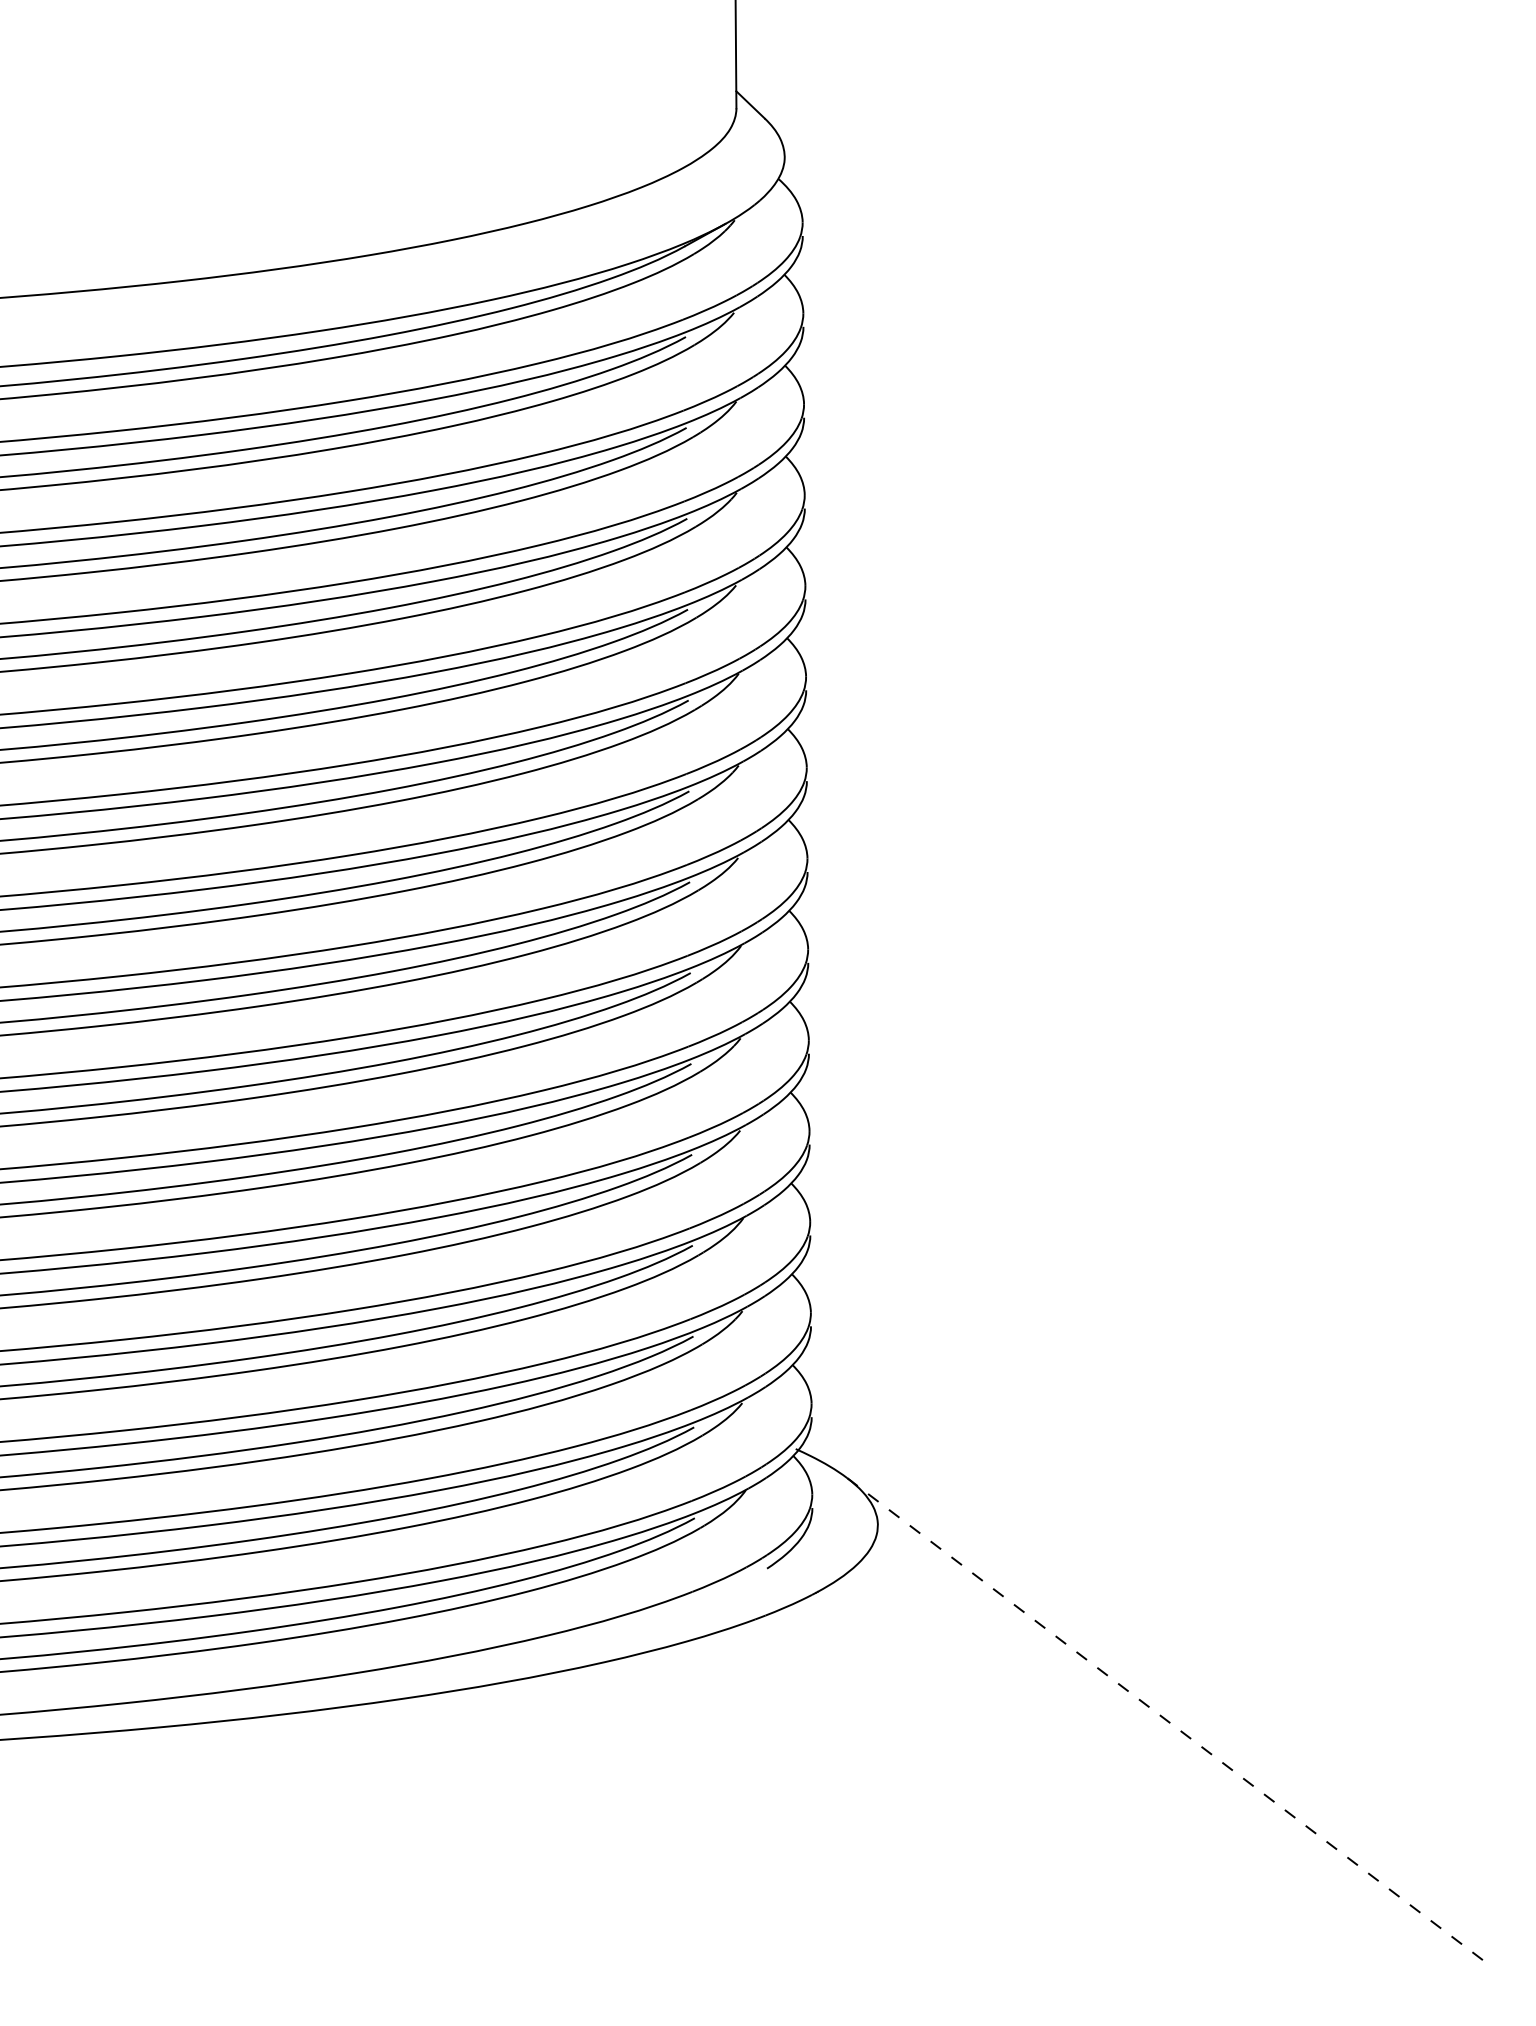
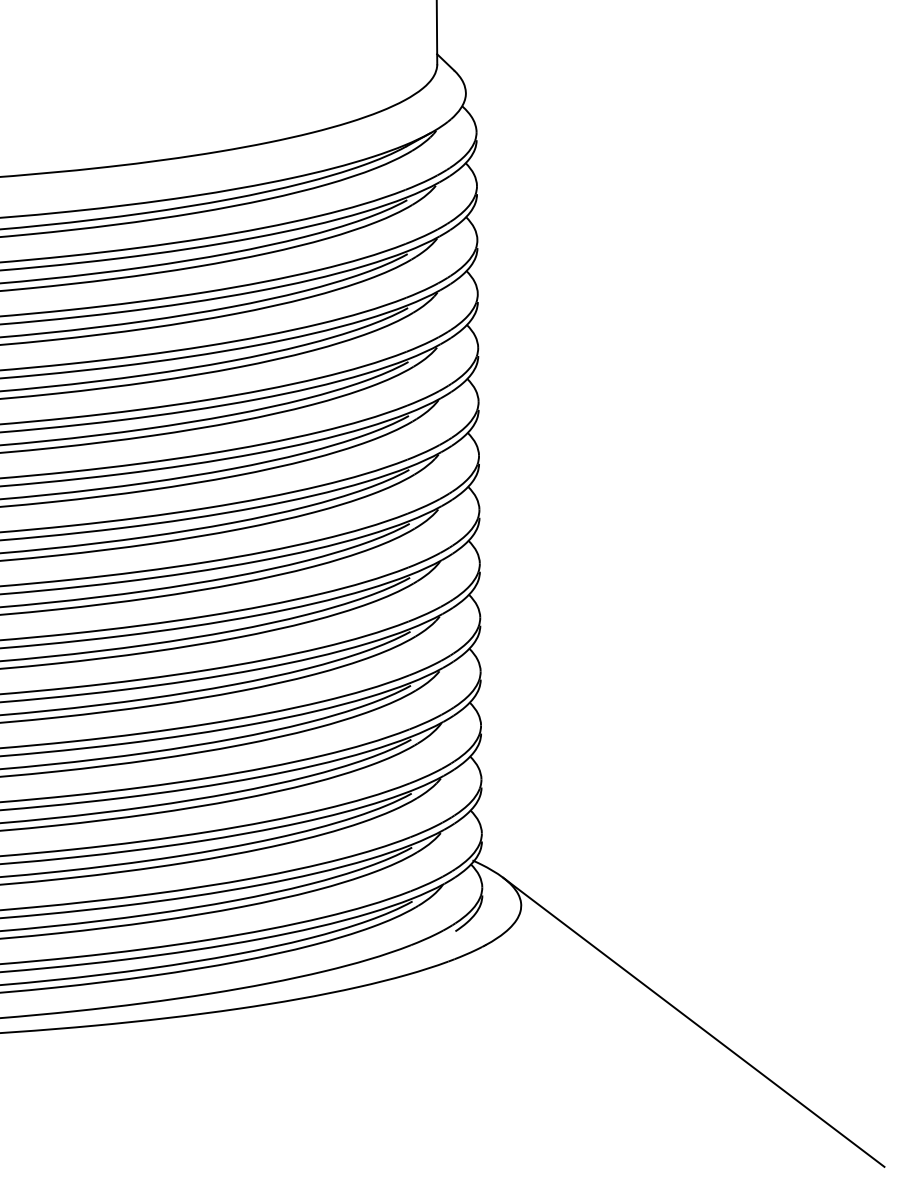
line: (1169, 1722) -> (694, 1022), dashed -> solid

